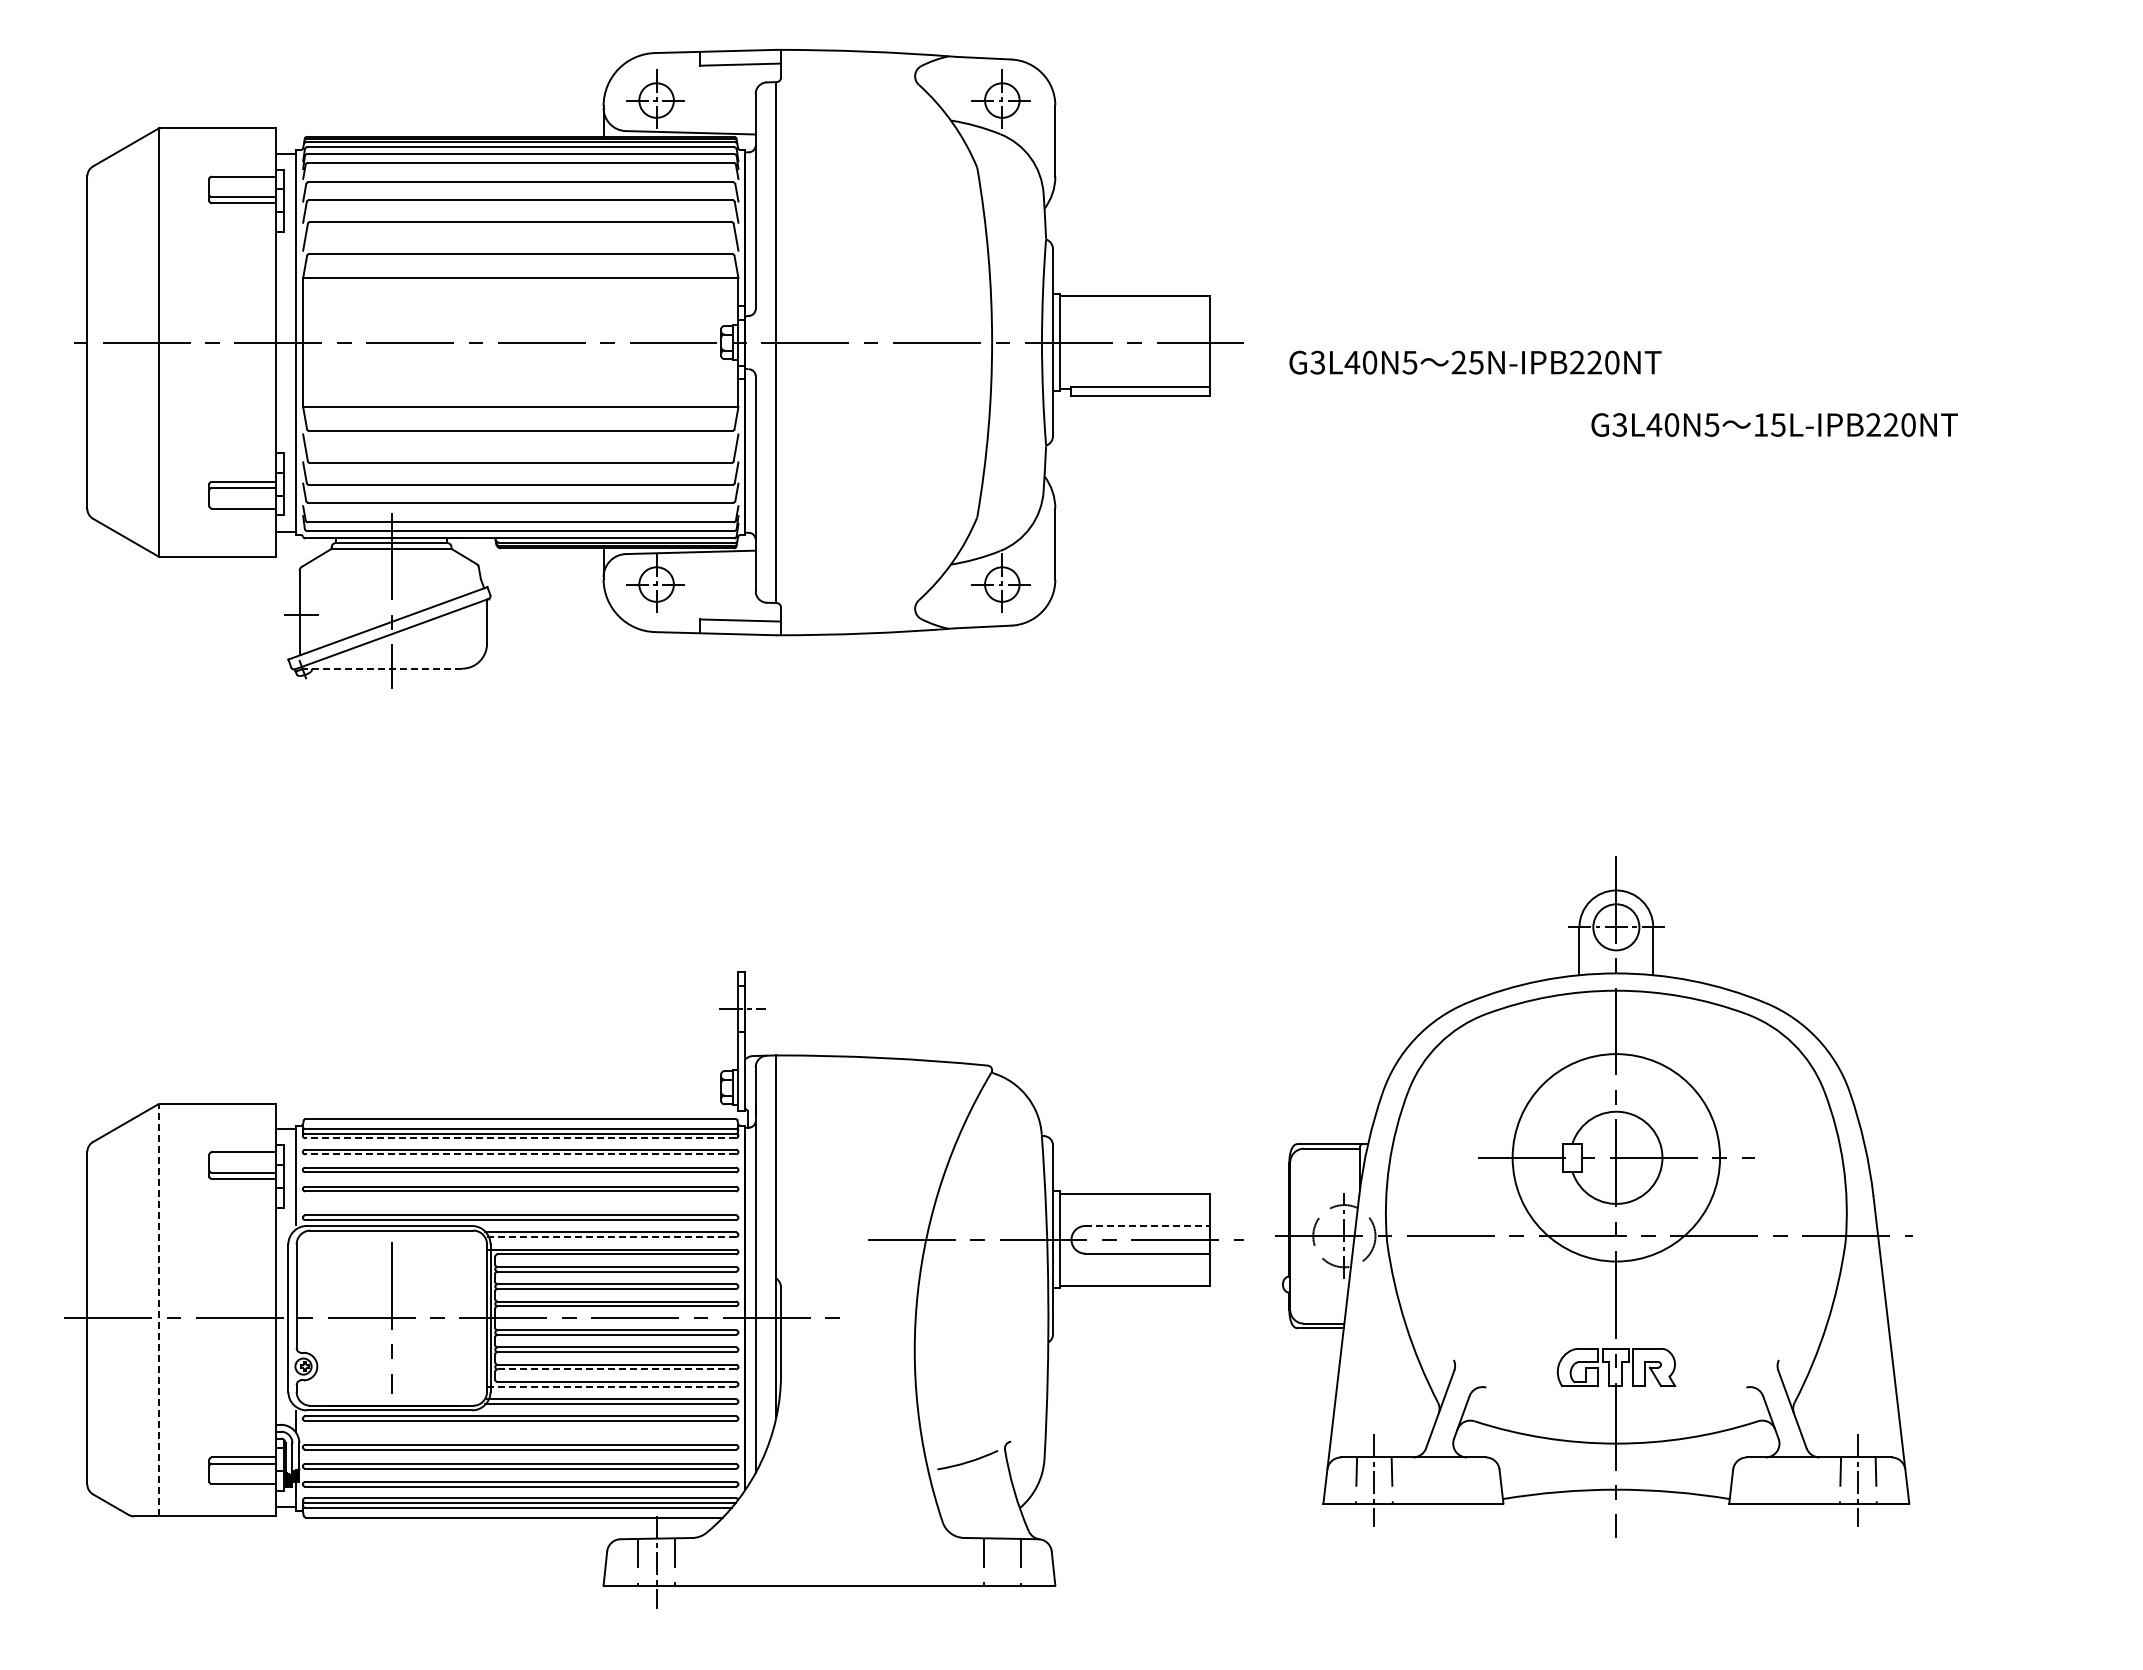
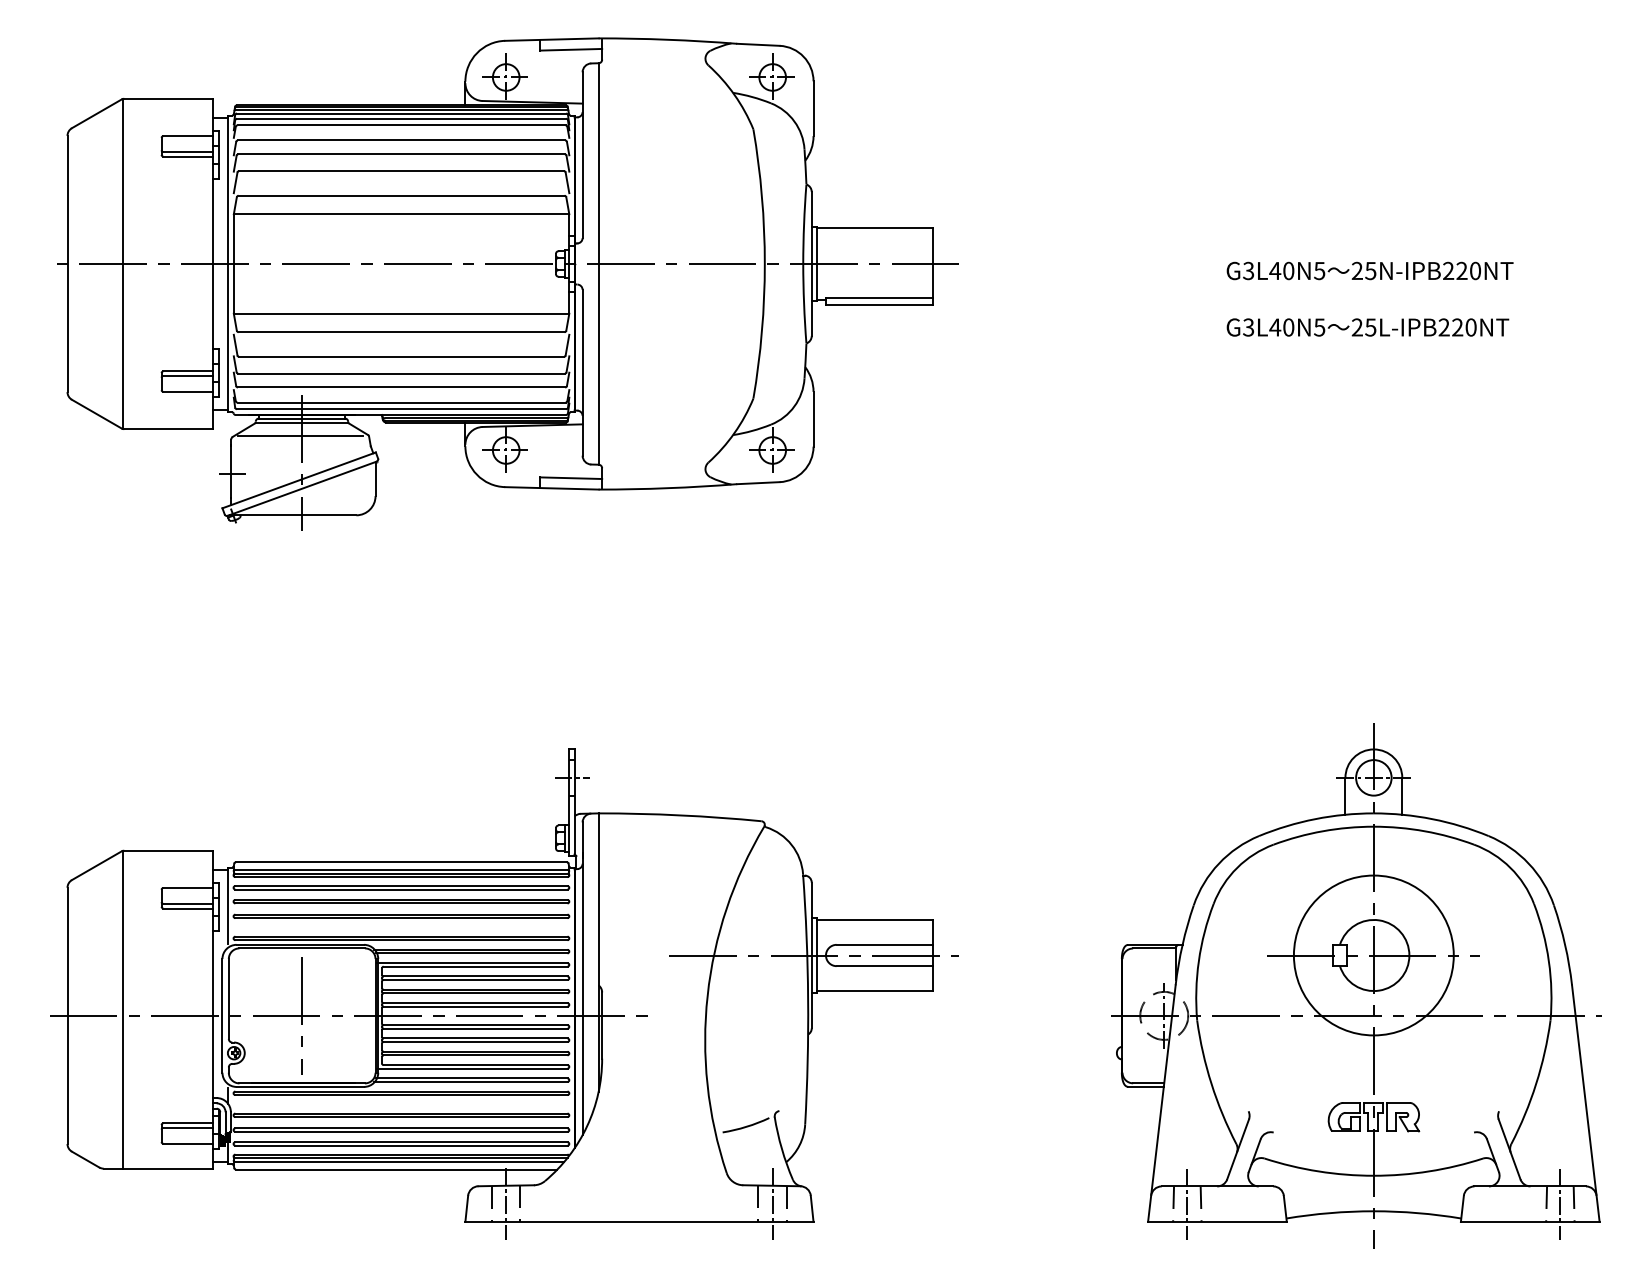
text: (1475, 362) -> (1370, 270), moved
text: (1760, 424) -> (1357, 327), 15L-IPB220NT -> 25L-IPB220NT
line: (389, 565) -> (300, 435), added
line: (379, 668) -> (292, 515), dashed -> solid
line: (520, 1138) -> (401, 877), dashed -> solid
line: (520, 1154) -> (401, 889), dashed -> solid
part: (1593, 1196) -> (1356, 985), moved
line: (1148, 1226) -> (885, 945), dashed -> solid
line: (611, 1237) -> (471, 953), dashed -> solid
line: (159, 1309) -> (123, 1009), dashed -> solid
line: (616, 1369) -> (475, 1055), dashed -> solid
line: (612, 1386) -> (472, 1068), dashed -> solid
line: (1002, 1561) -> (772, 1203), added

